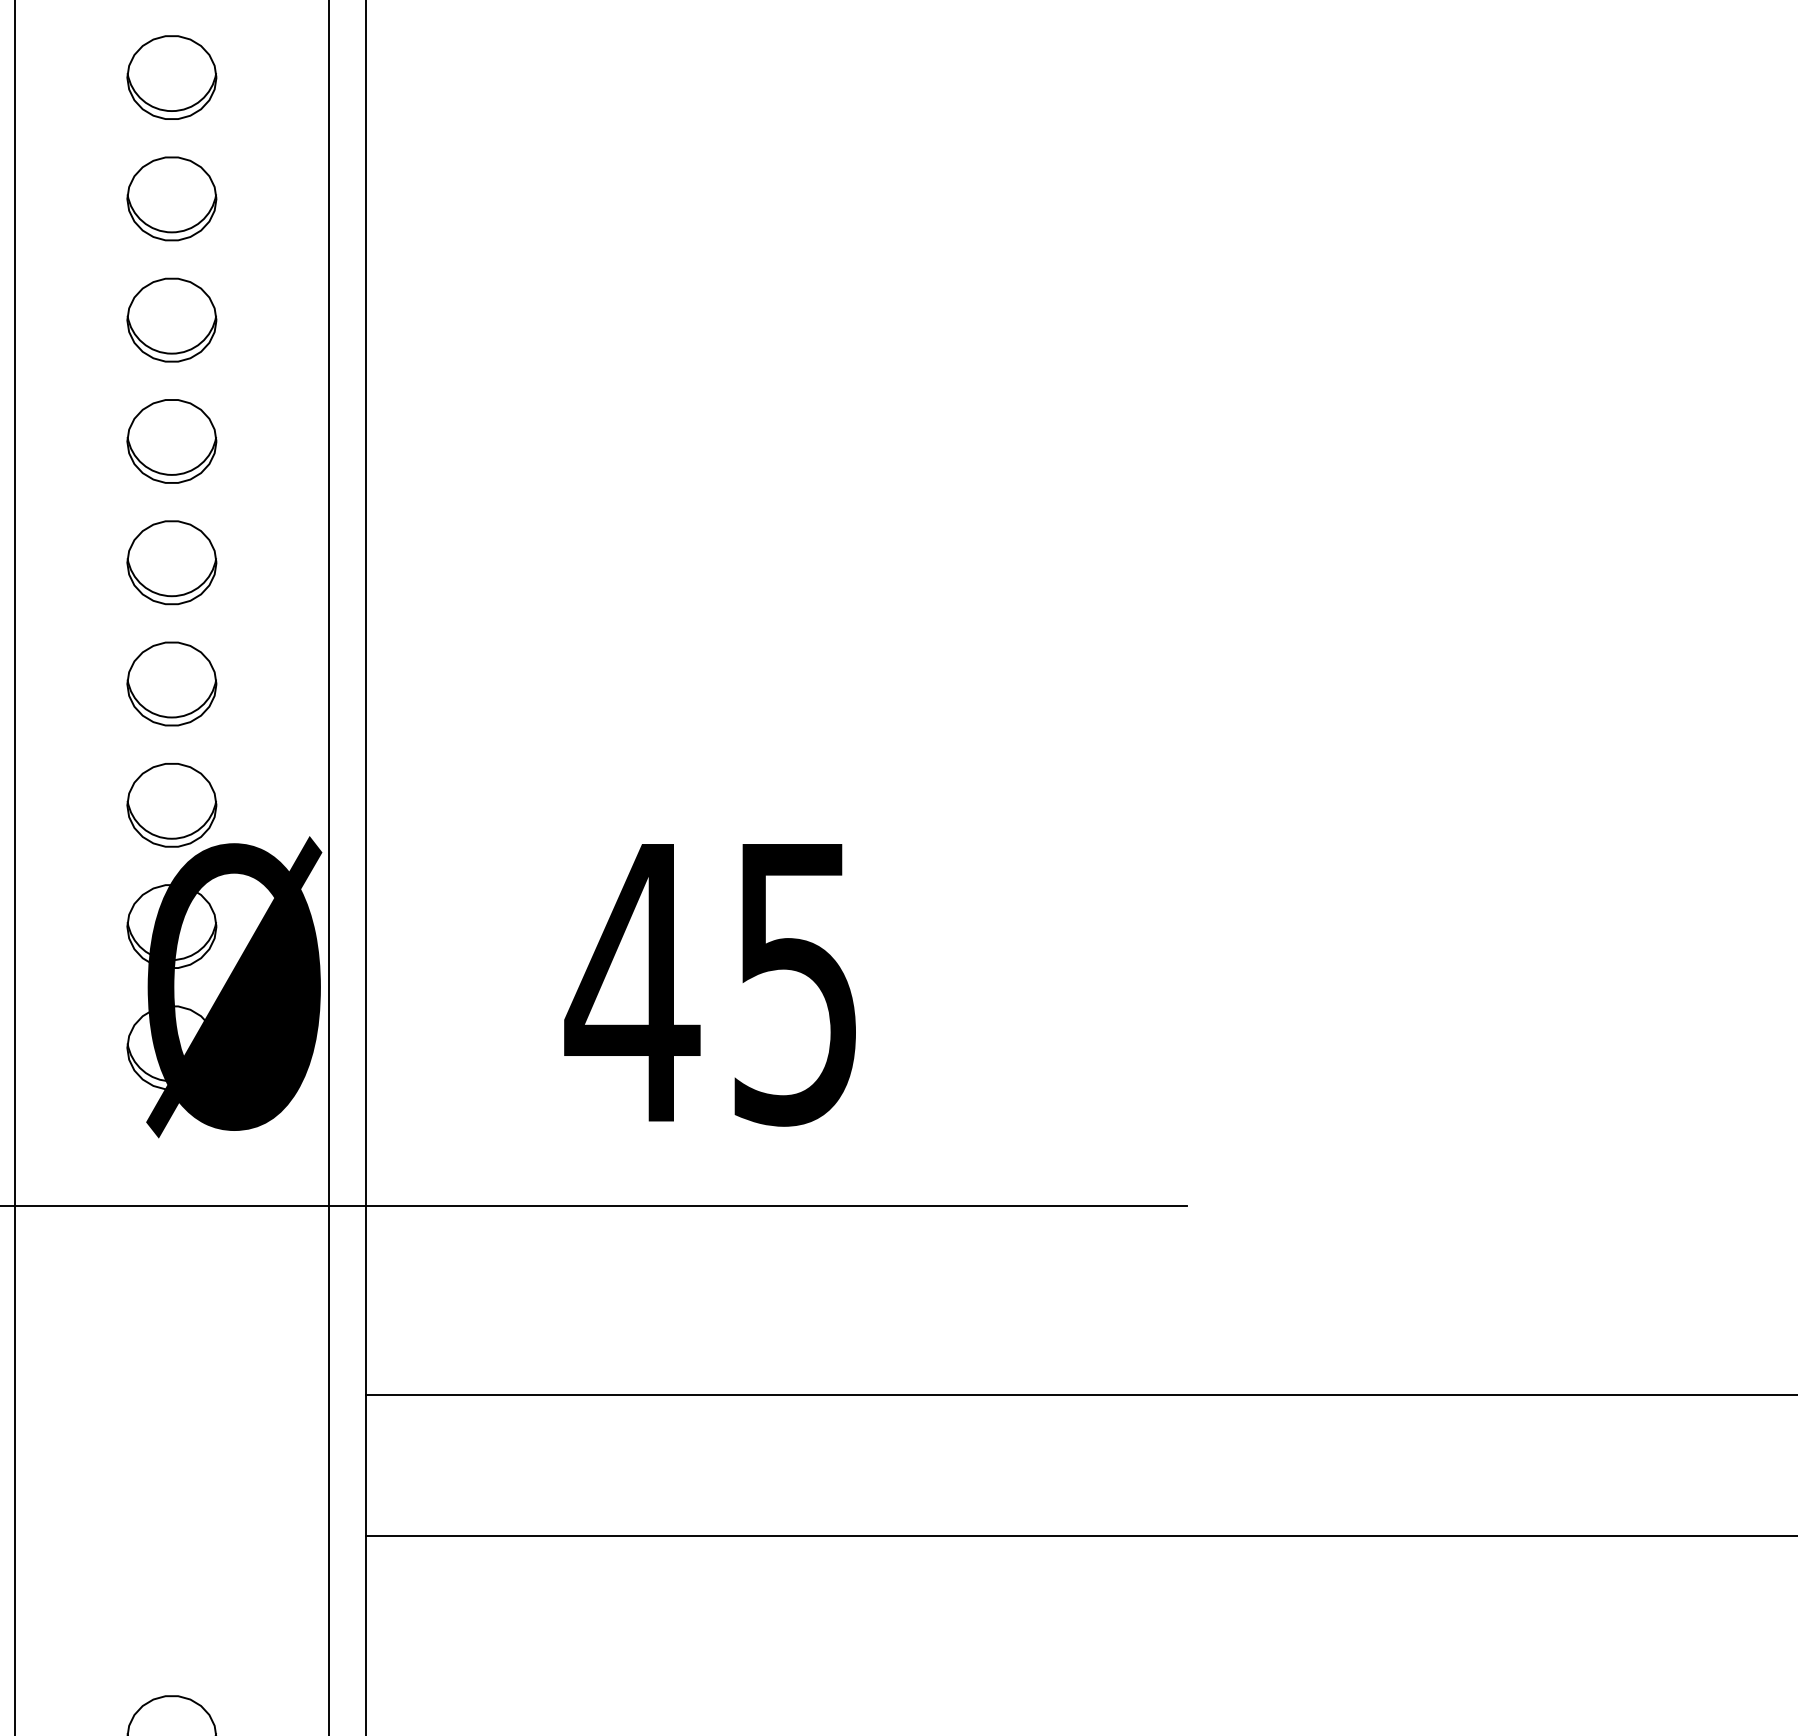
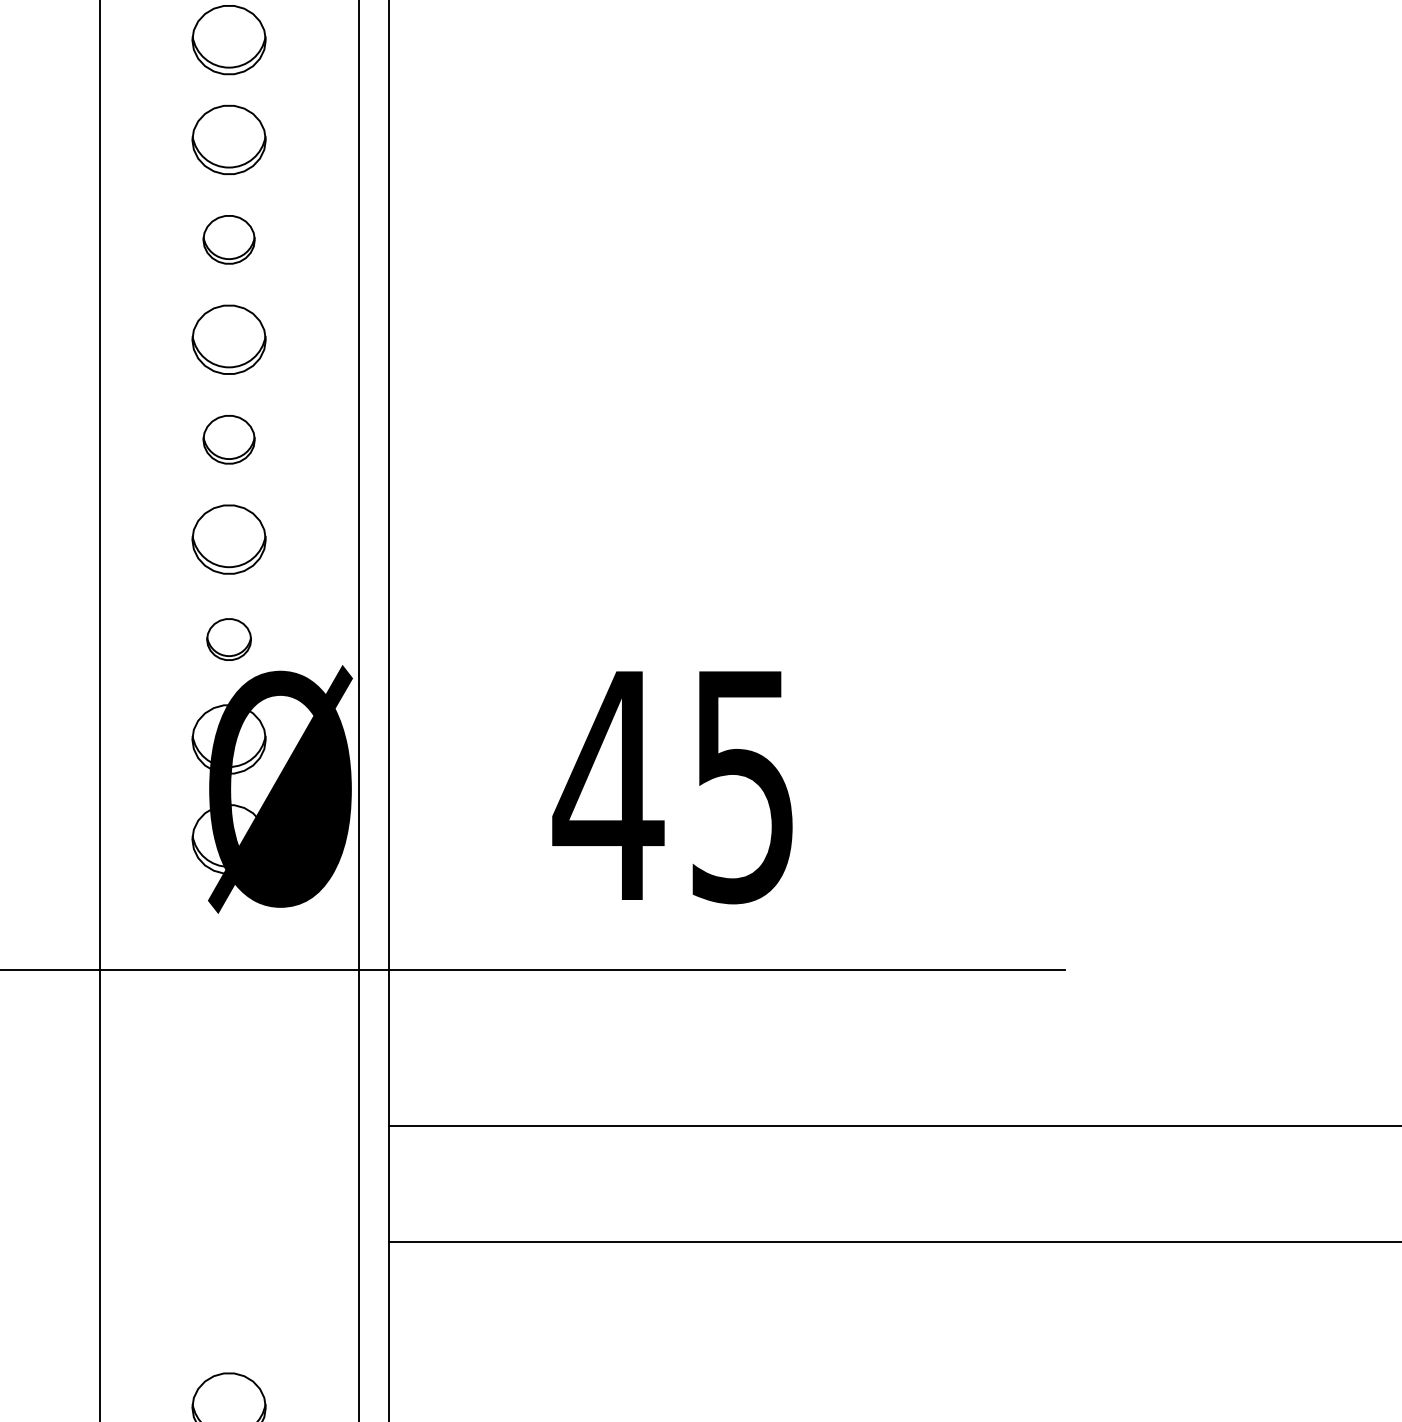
part: (171, 319) -> (228, 239), size x0.7
part: (171, 562) -> (228, 439), size x0.7
part: (171, 805) -> (228, 639), size x0.6

